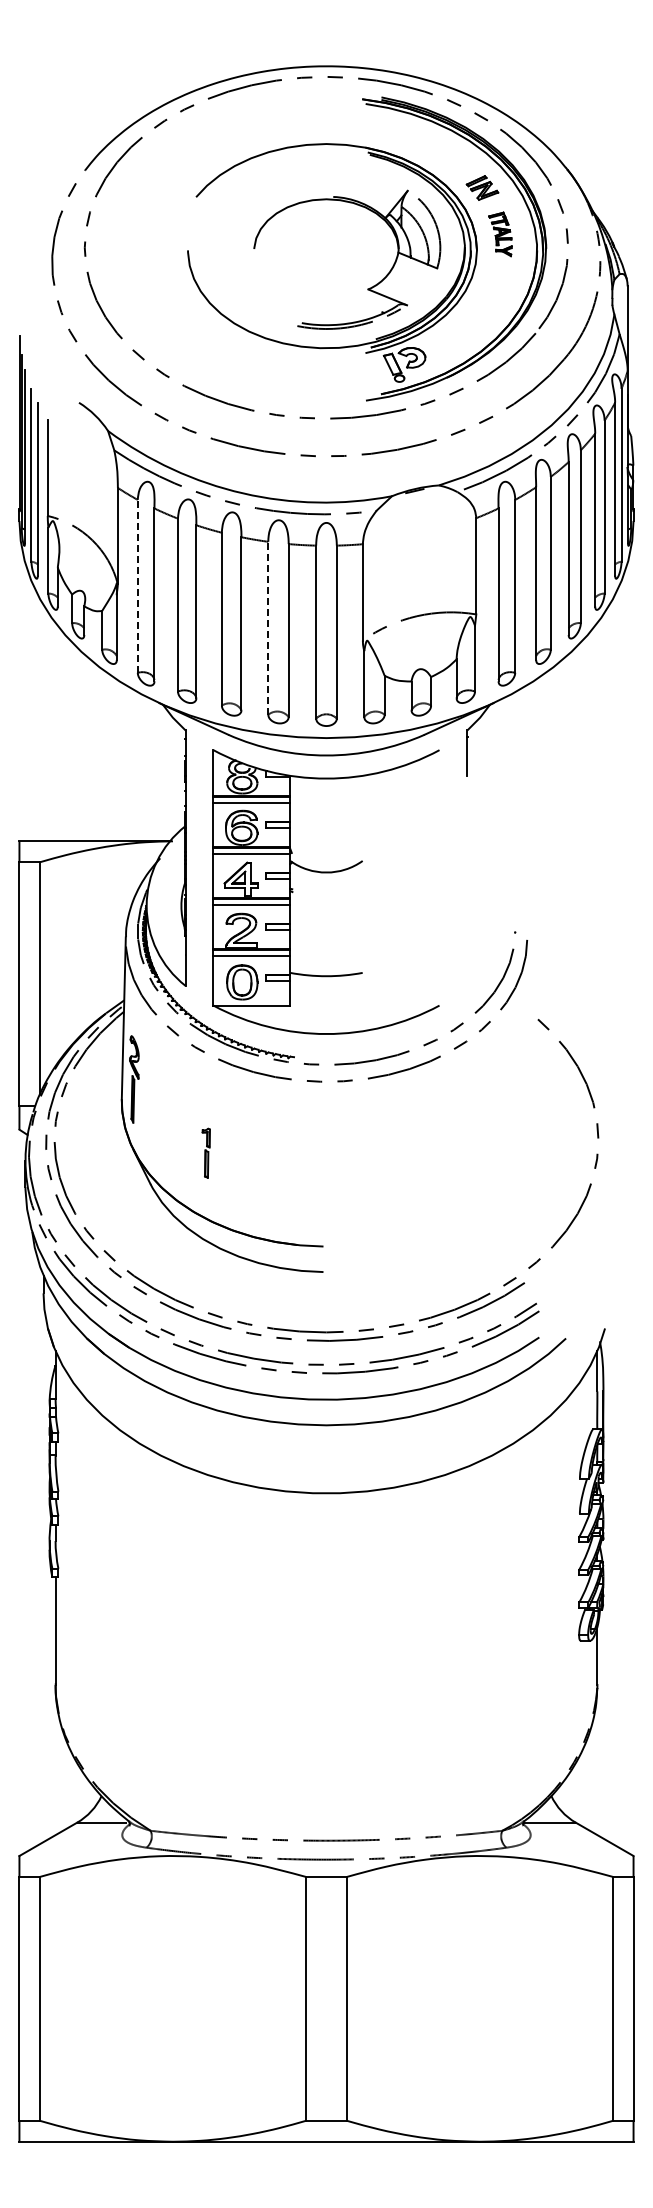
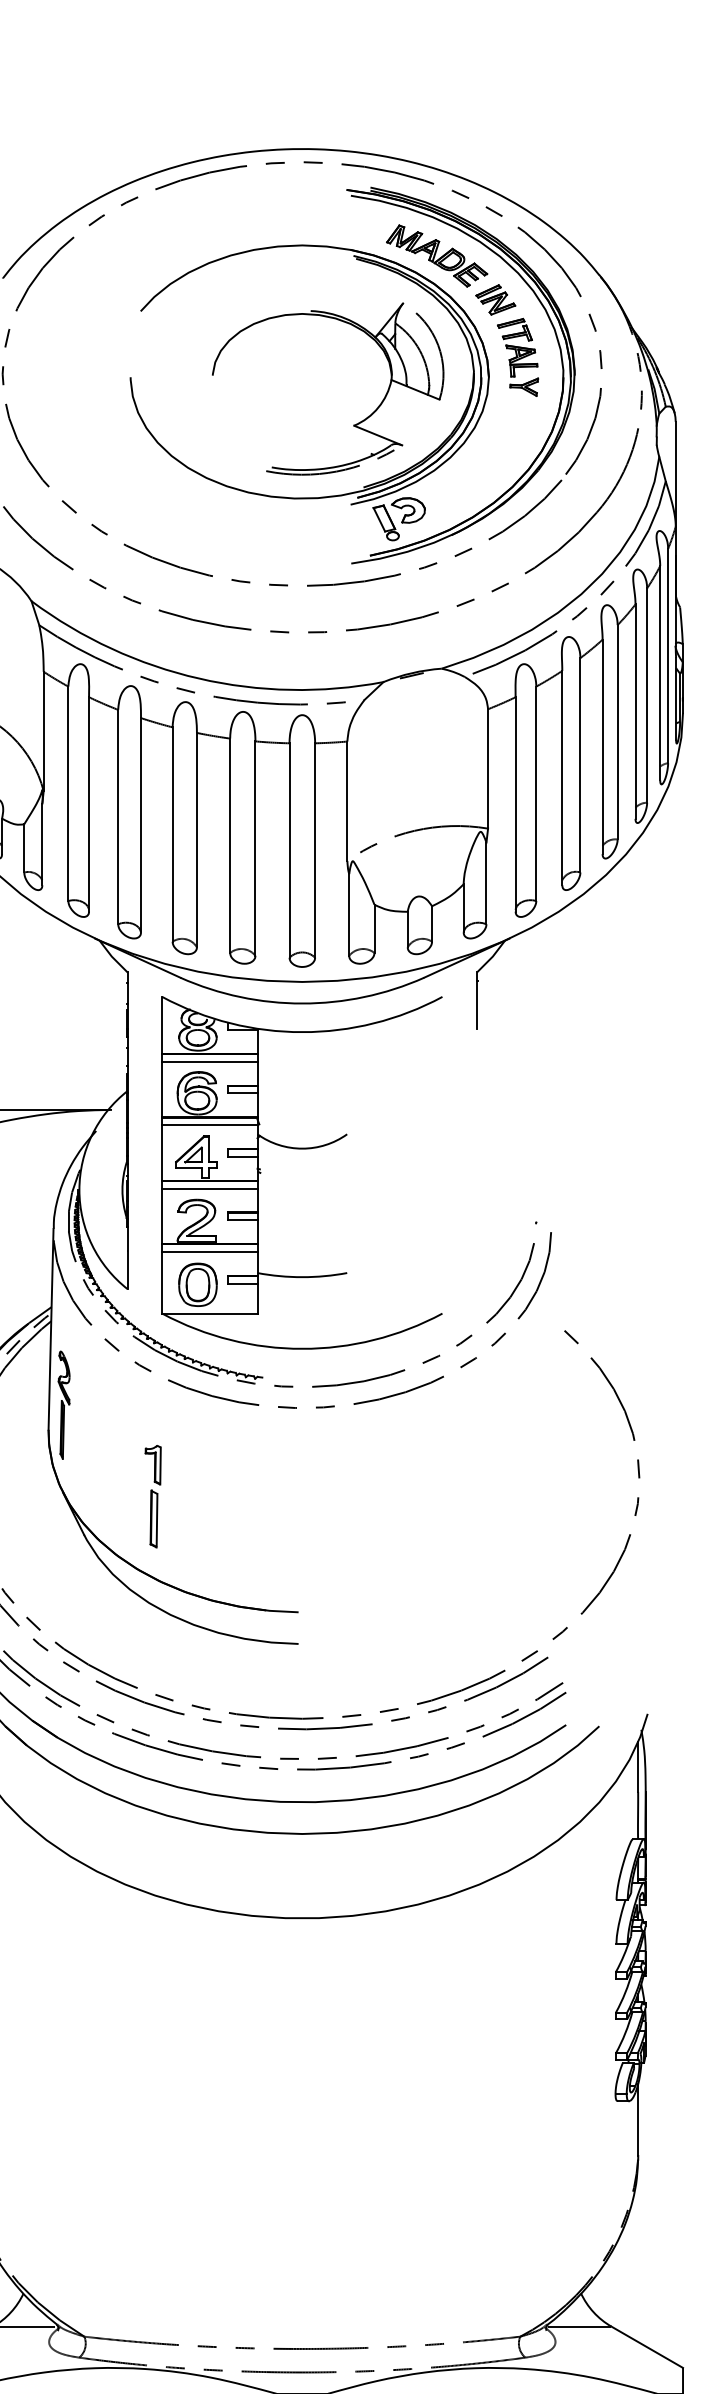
part: (434, 152) -> (436, 255), added
part: (500, 234) -> (518, 357), size x1.43
line: (137, 585) -> (68, 792), dashed -> solid
line: (268, 627) -> (230, 844), dashed -> solid
part: (206, 1153) -> (153, 1496), size x1.67

